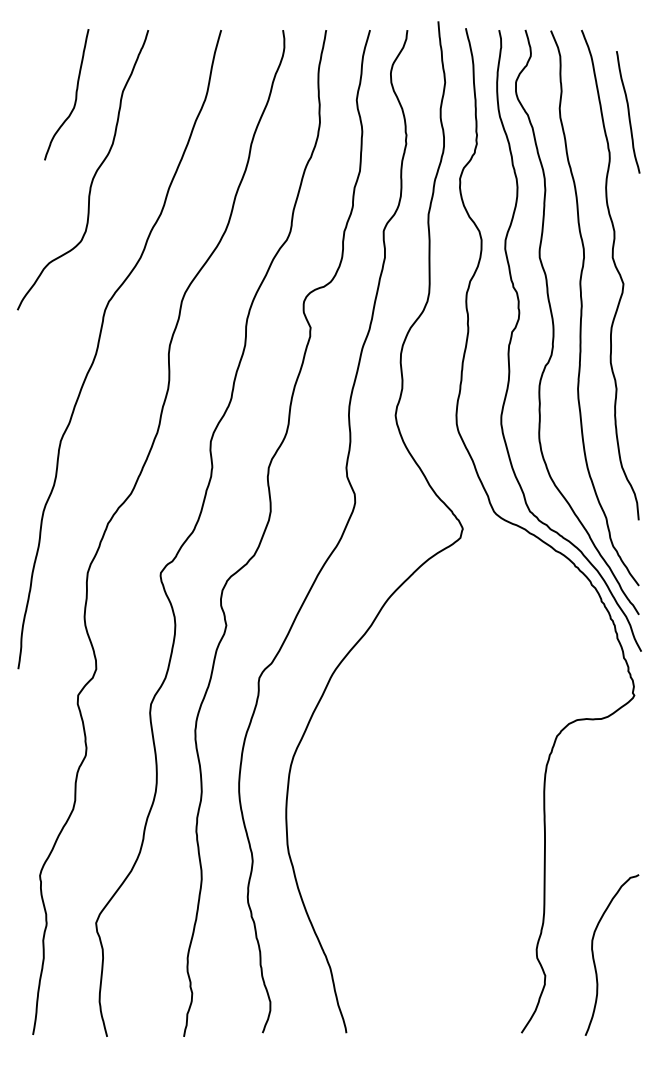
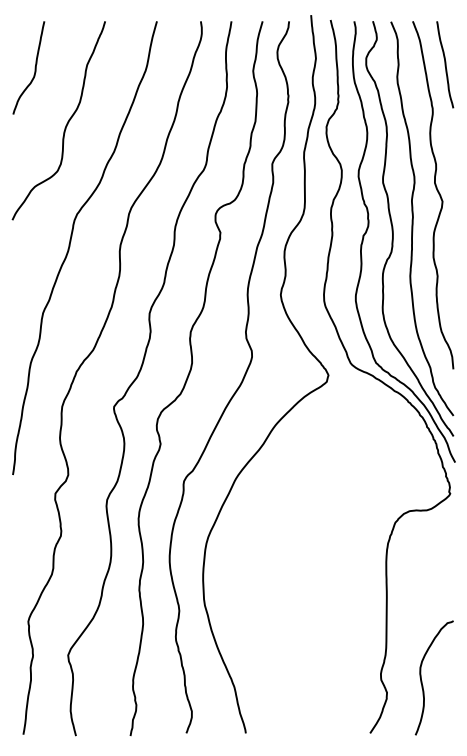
curve: (75, 94) -> (35, 67), moved
curve: (628, 112) -> (445, 64), moved

